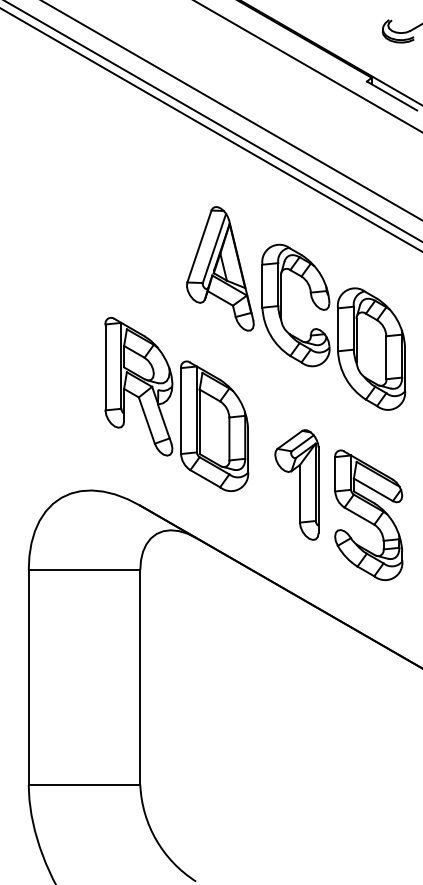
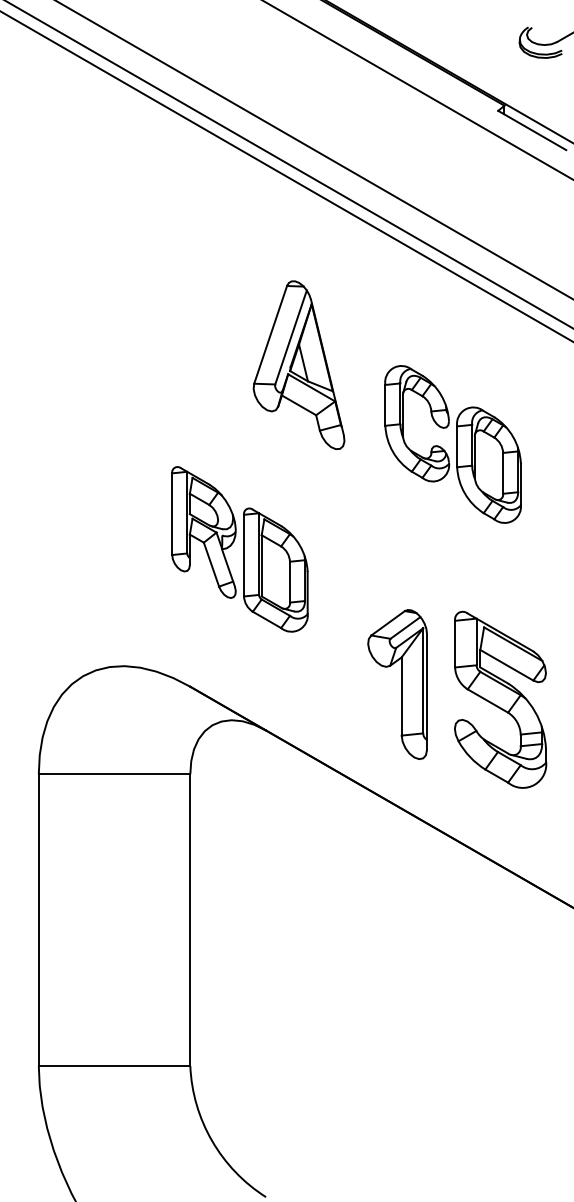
part: (333, 326) -> (452, 443), size x0.7
part: (176, 404) -> (239, 549), size x0.7
part: (296, 484) -> (396, 683), moved

